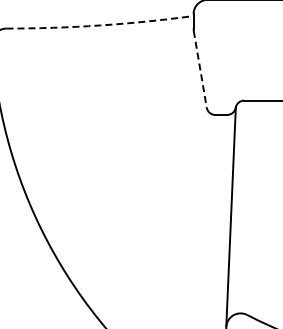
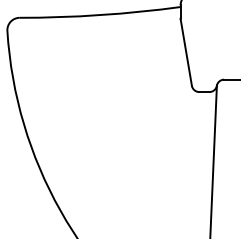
arc: (100, 25) -> (100, 15), dashed -> solid
line: (200, 69) -> (186, 52), dashed -> solid

